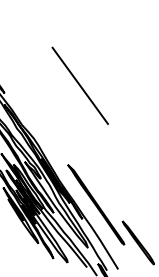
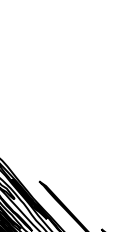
line: (79, 85) -> (39, 101), removed

